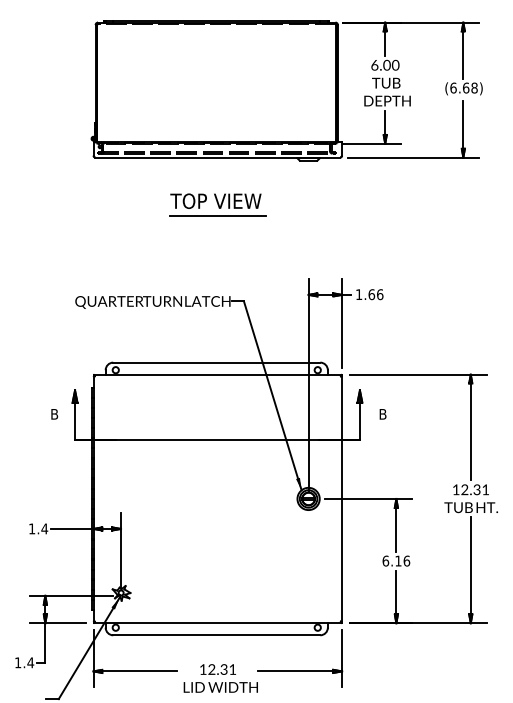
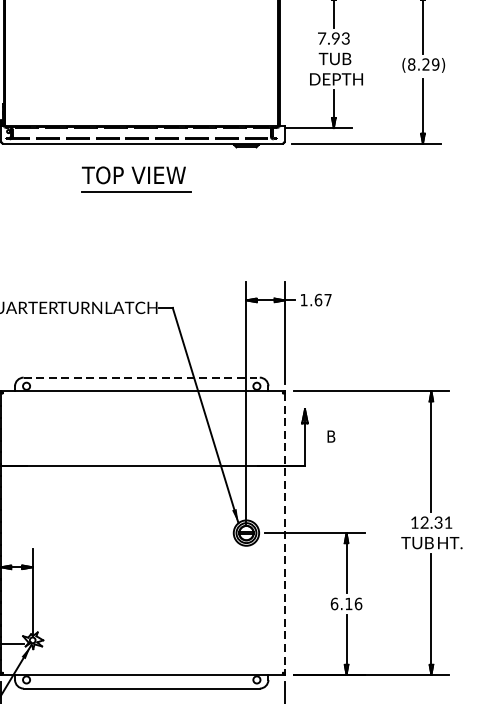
text: (385, 65) -> (334, 38), 6.00 -> 7.93
text: (463, 87) -> (423, 63), (6.68) -> (8.29)
part: (217, 204) -> (135, 179), moved
text: (380, 294) -> (328, 299), 1.66 -> 1.67
line: (216, 362) -> (141, 377), solid -> dashed
line: (342, 498) -> (285, 532), solid -> dashed

